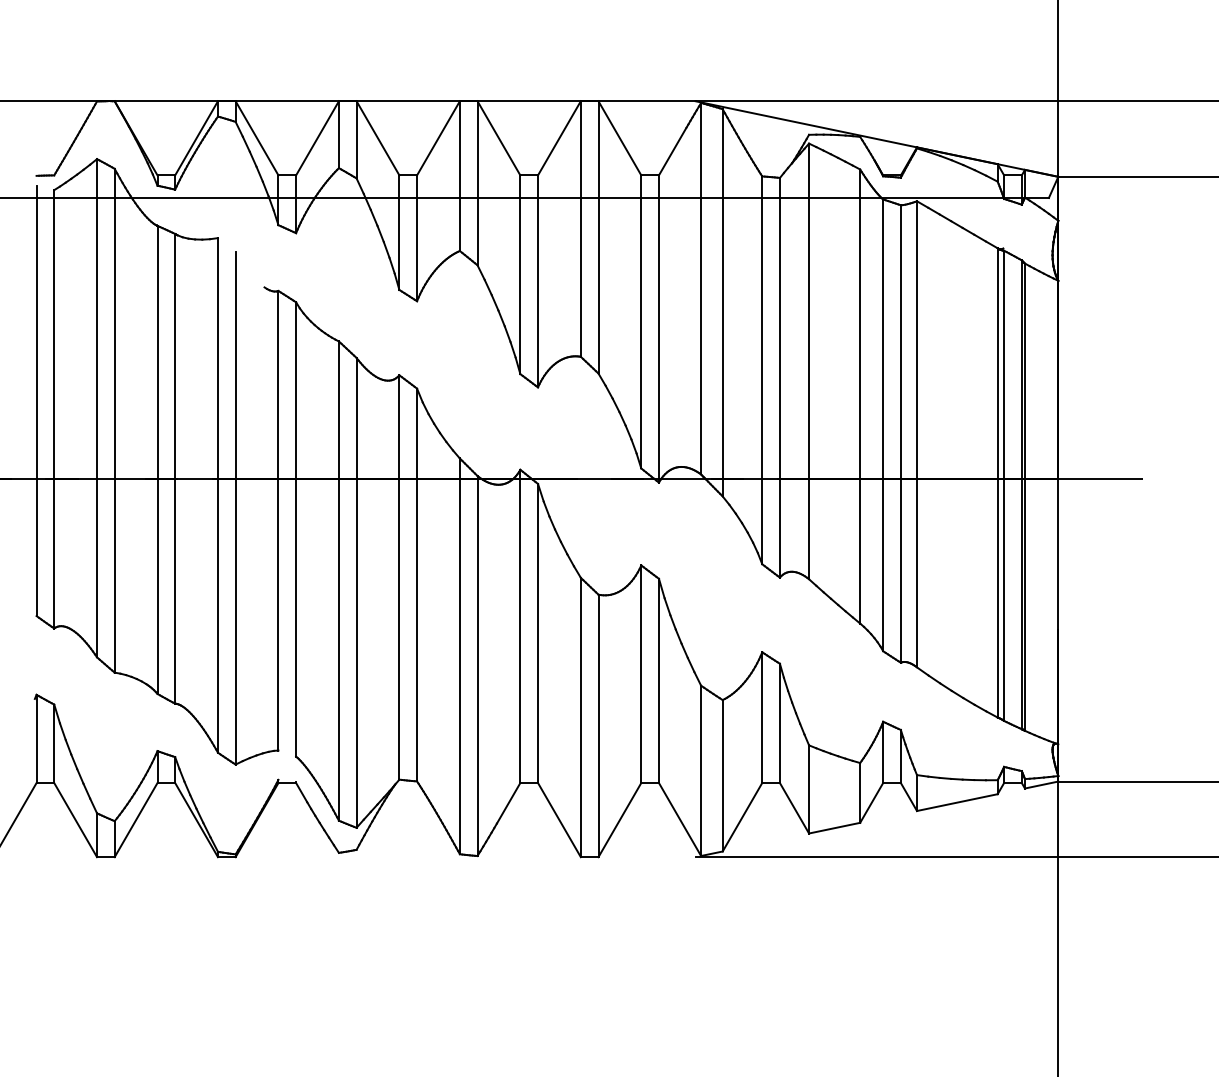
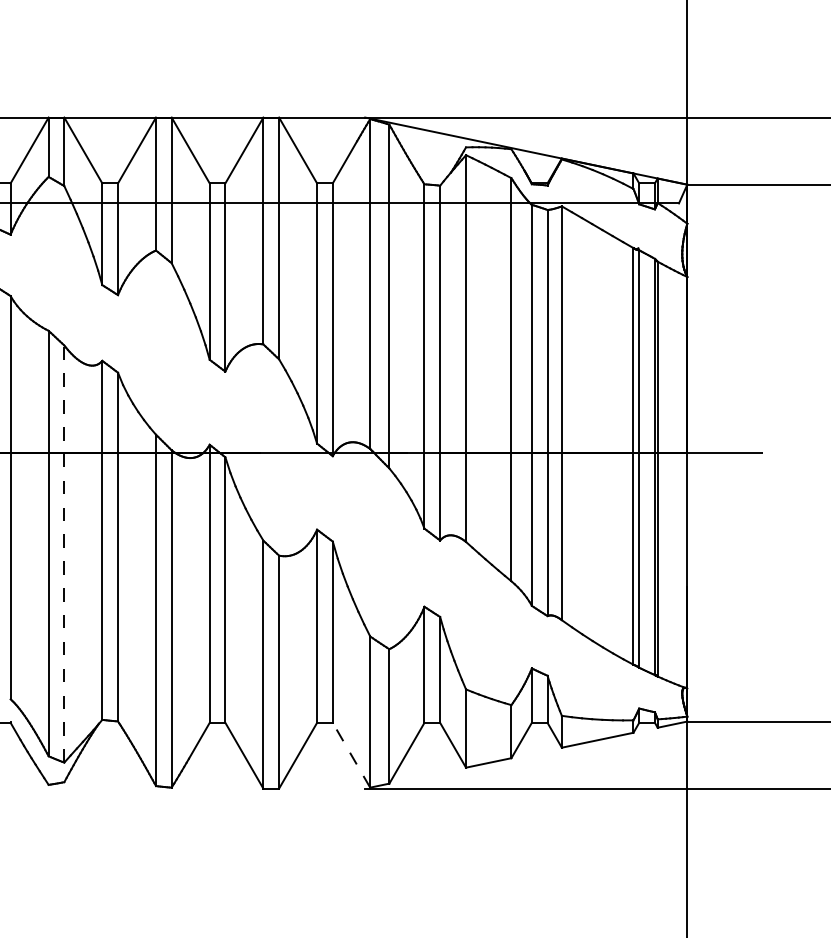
line: (356, 592) -> (64, 553), solid -> dashed
line: (679, 819) -> (351, 755), solid -> dashed

